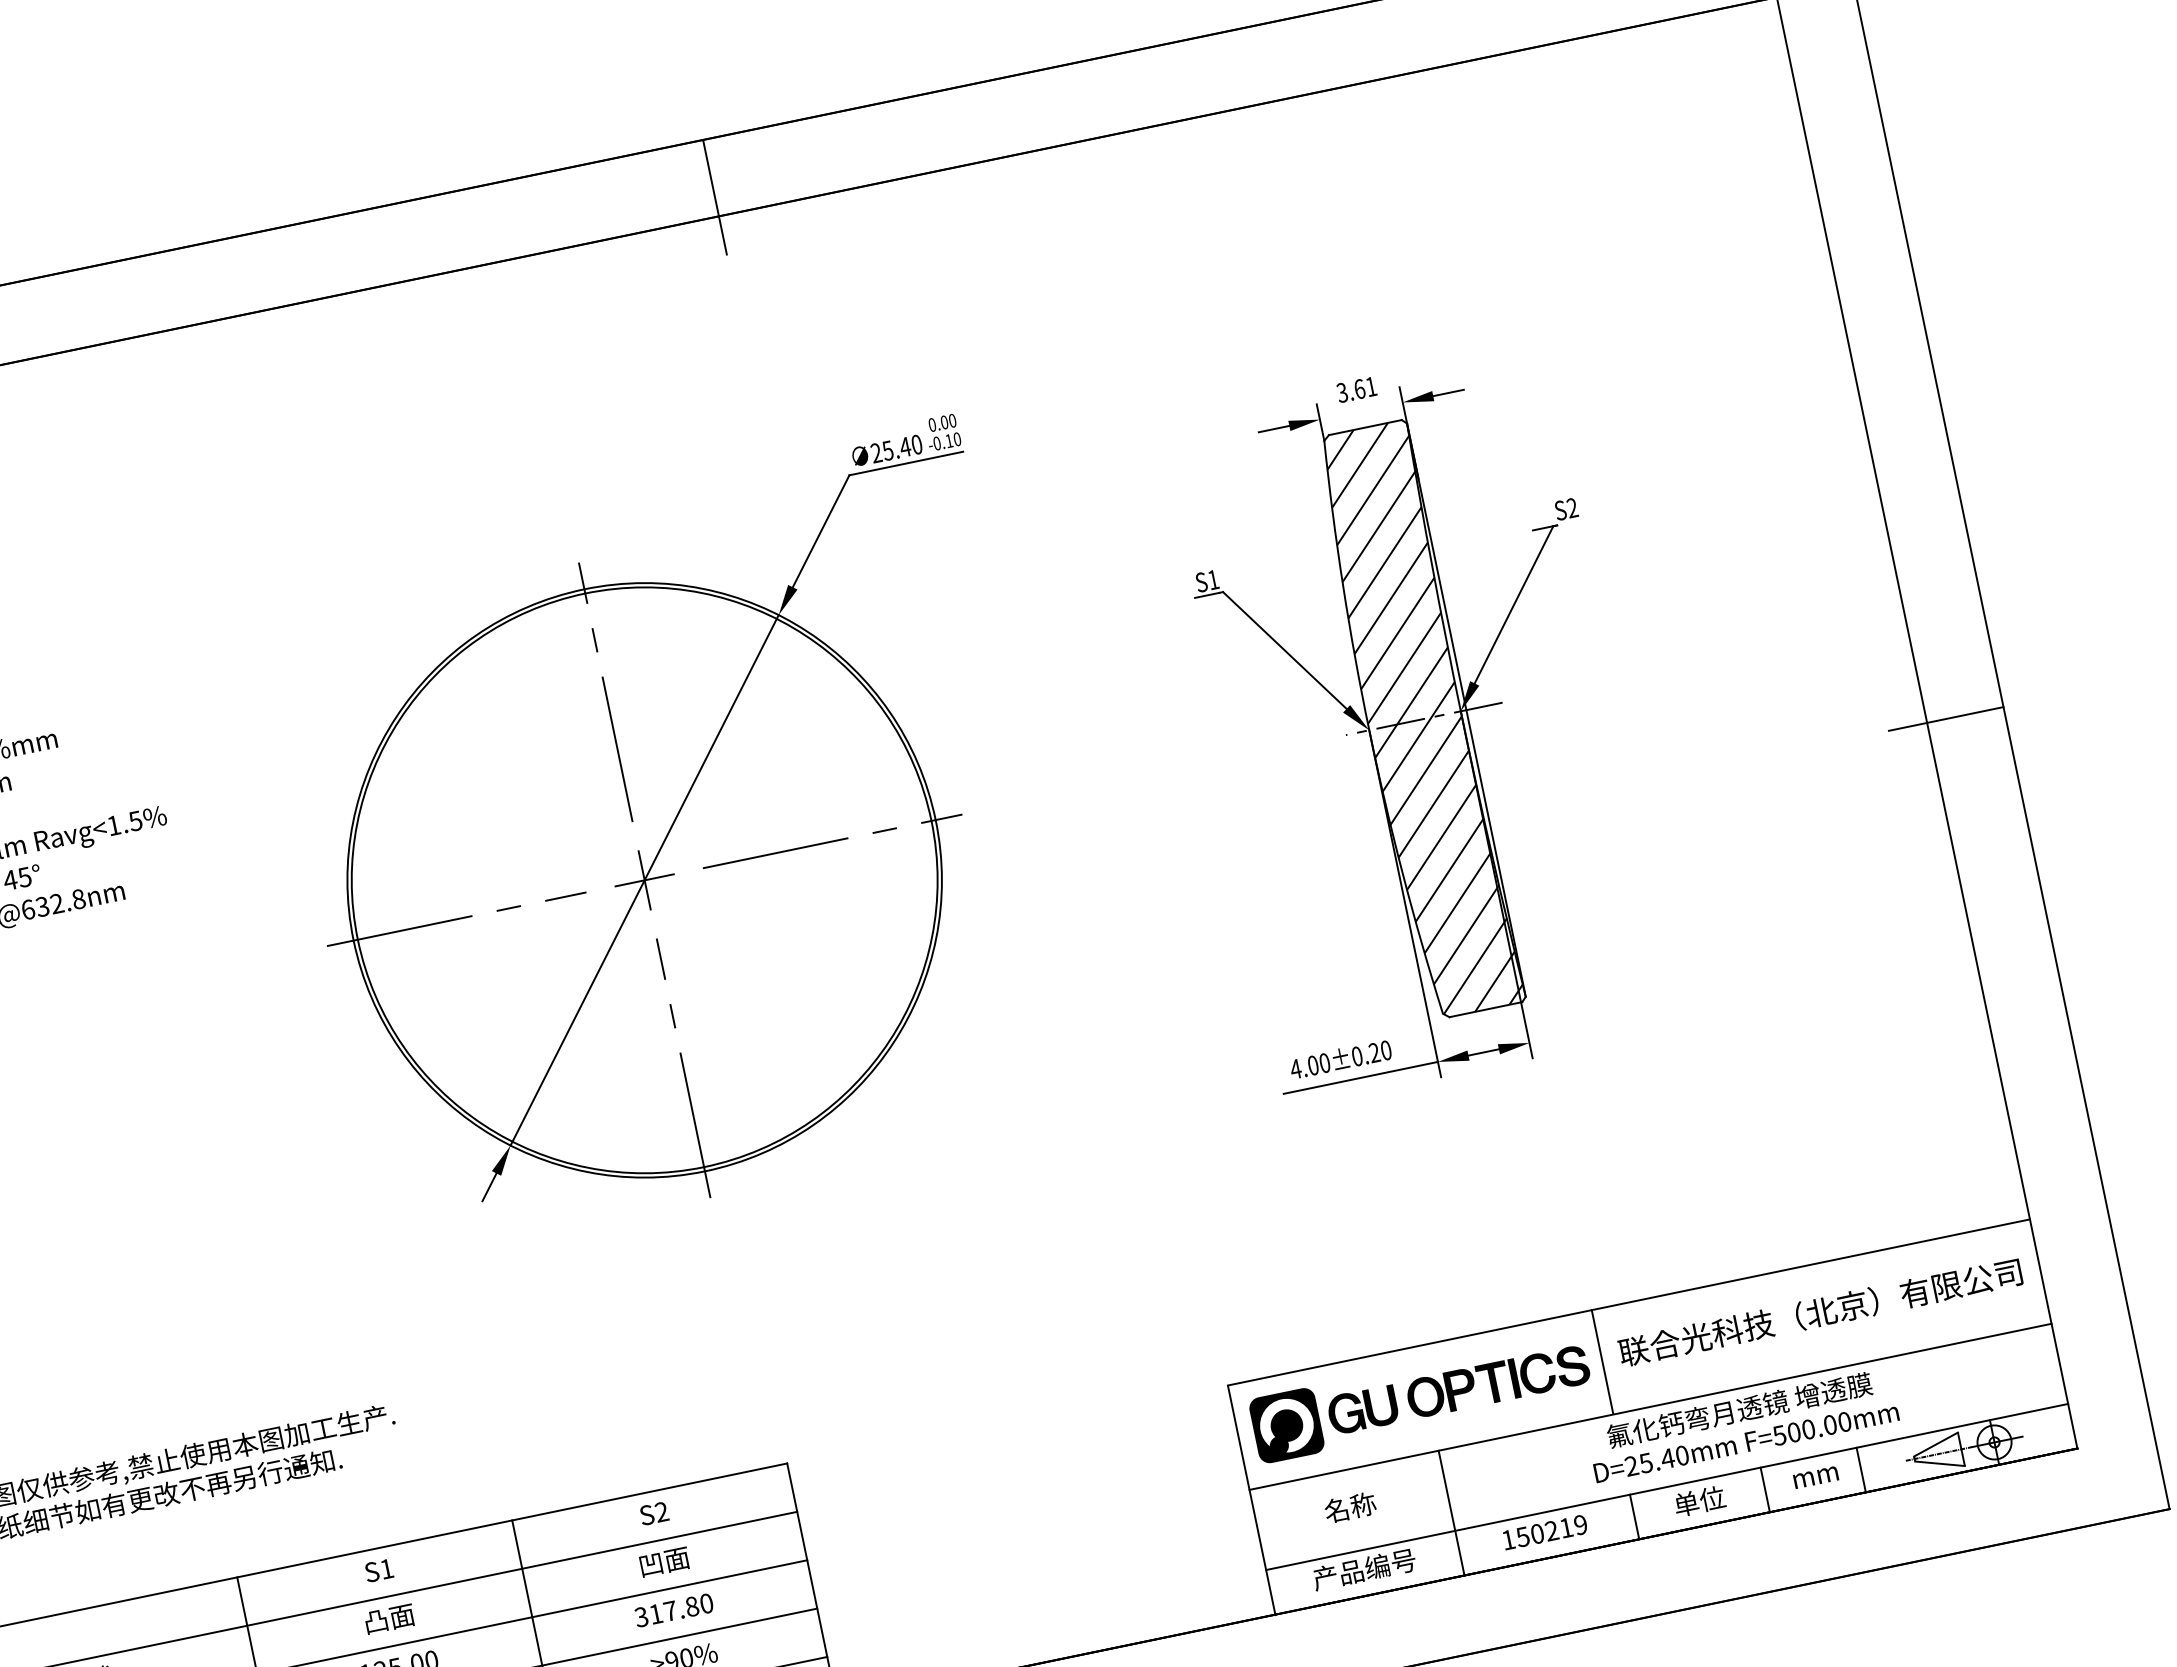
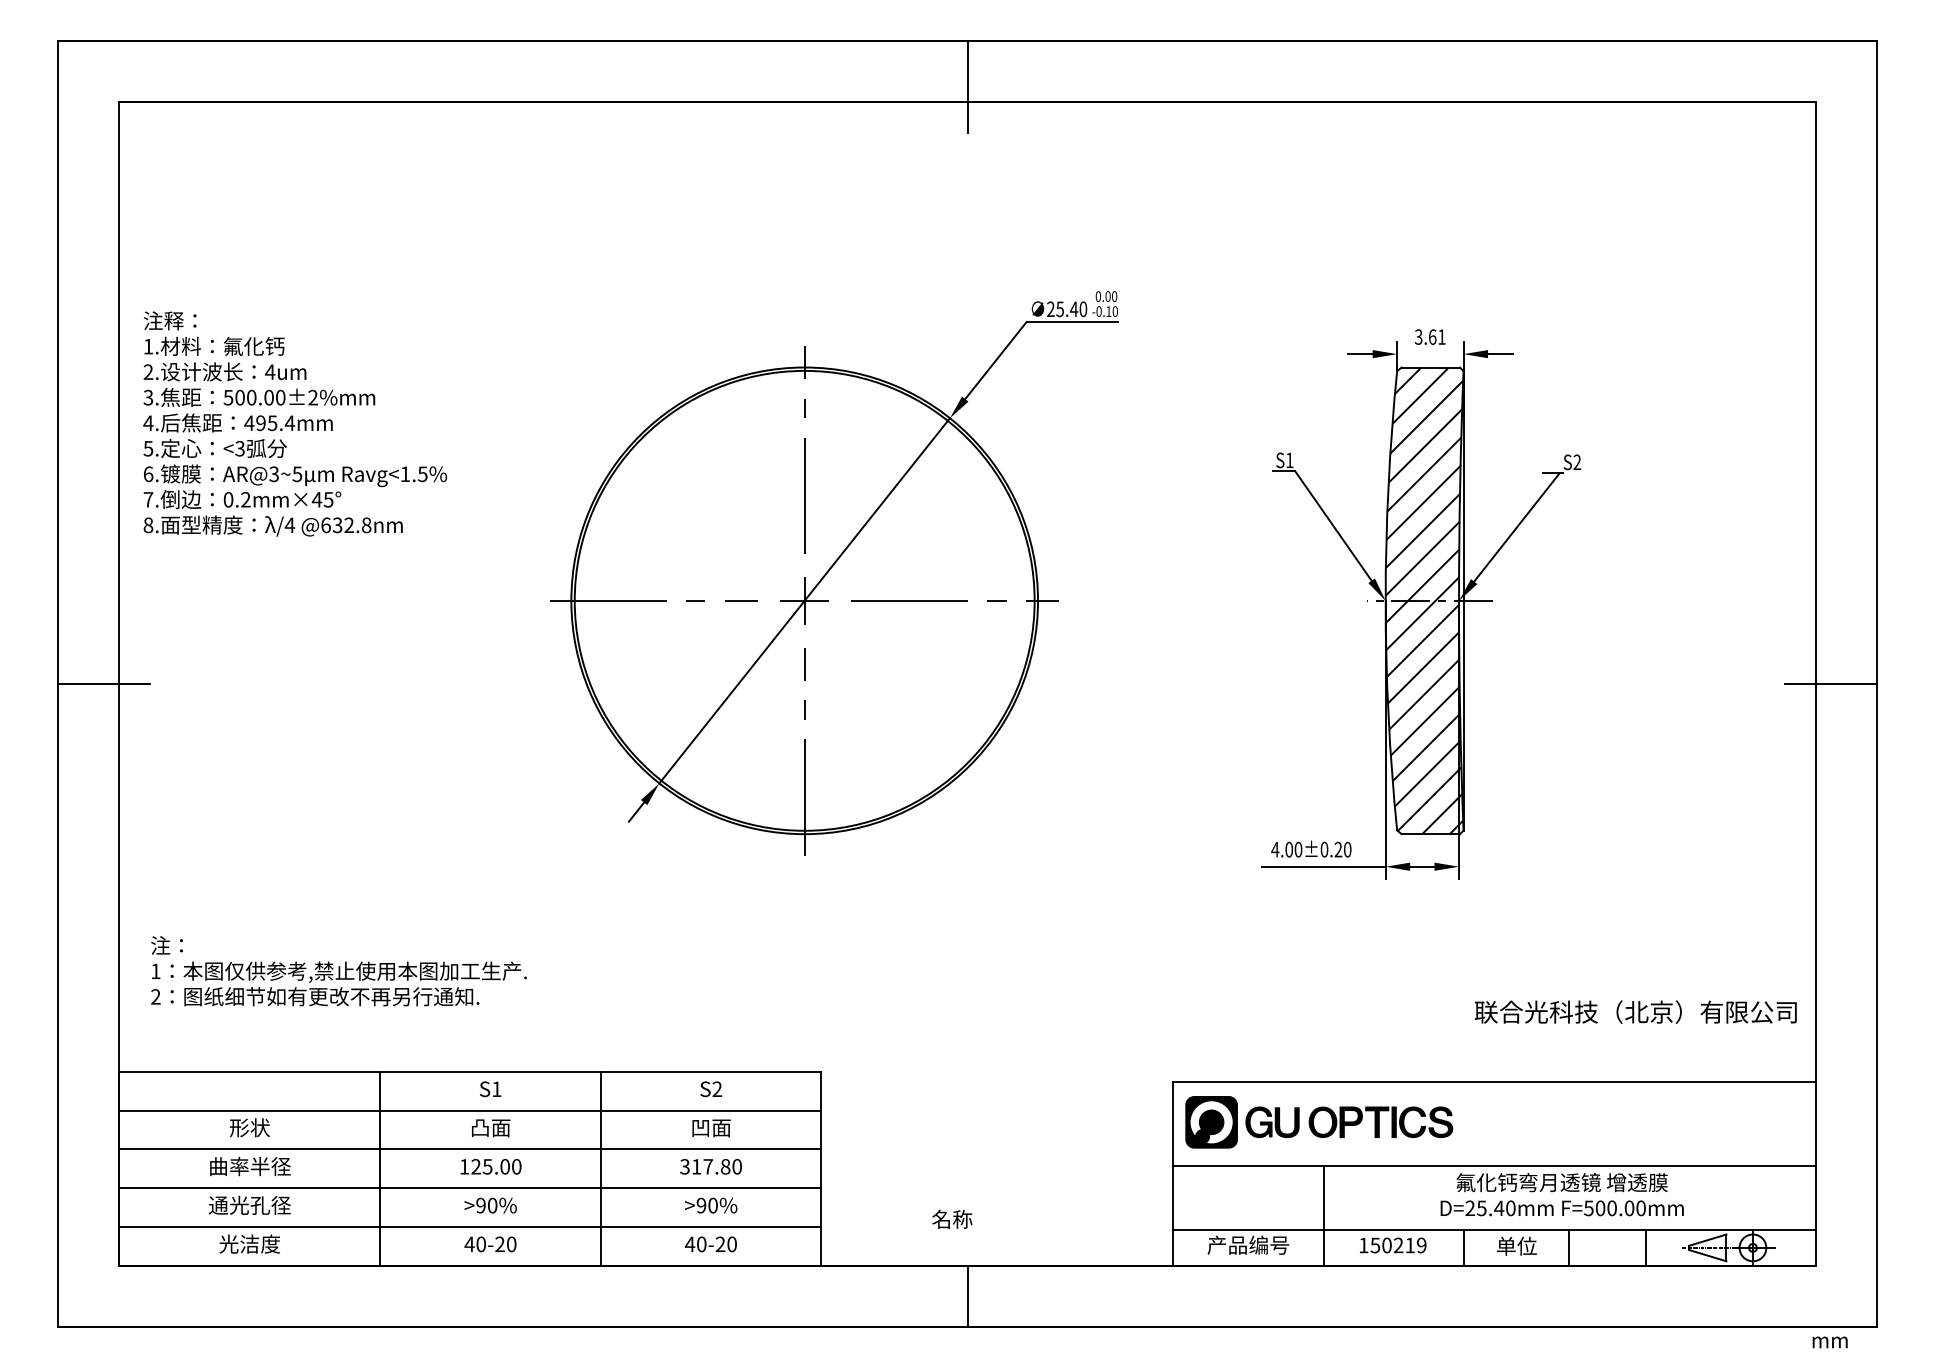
text: (1819, 1311) -> (1635, 1011), moved
line: (1602, 1361) -> (1464, 1123), removed
text: (1815, 1477) -> (1829, 1342), moved
text: (1350, 1506) -> (952, 1218), moved

